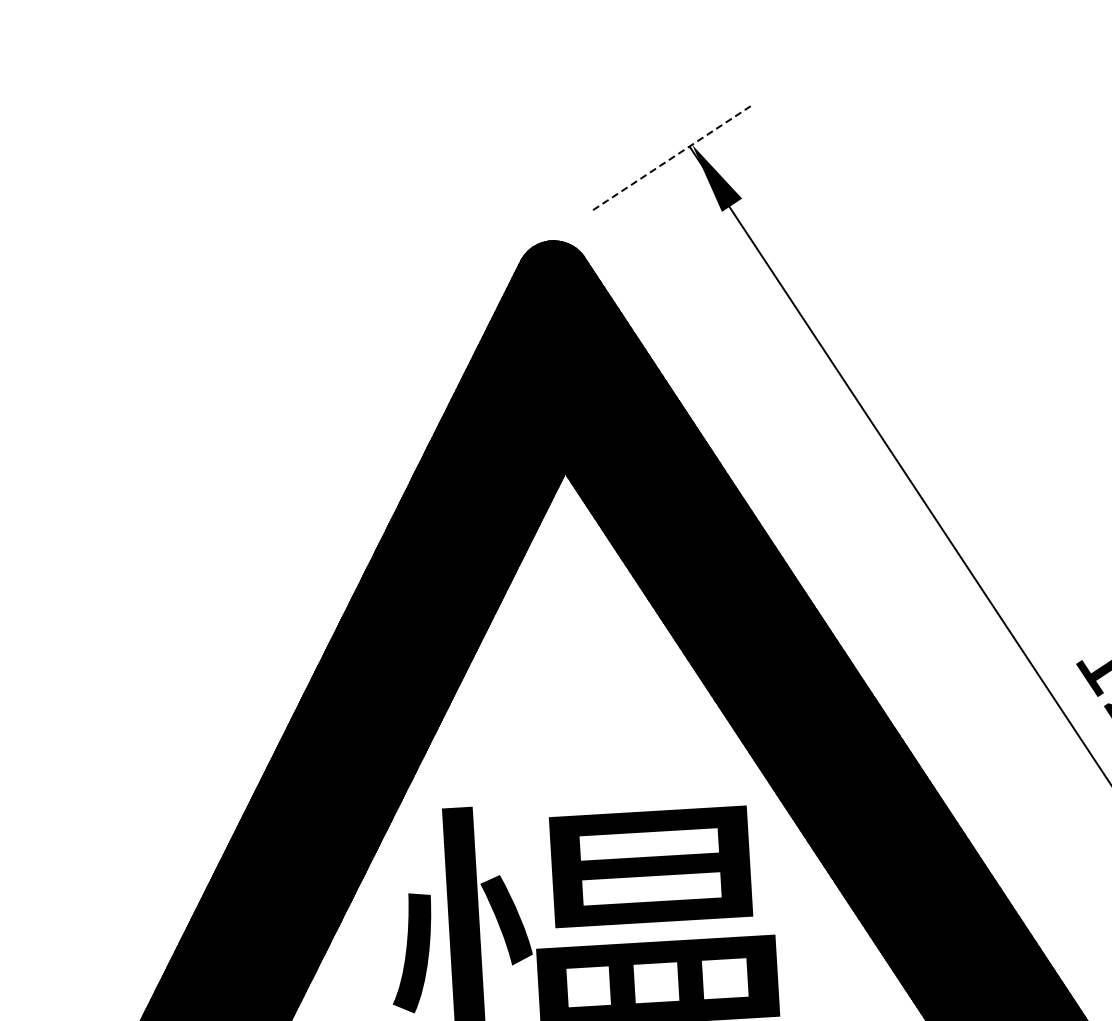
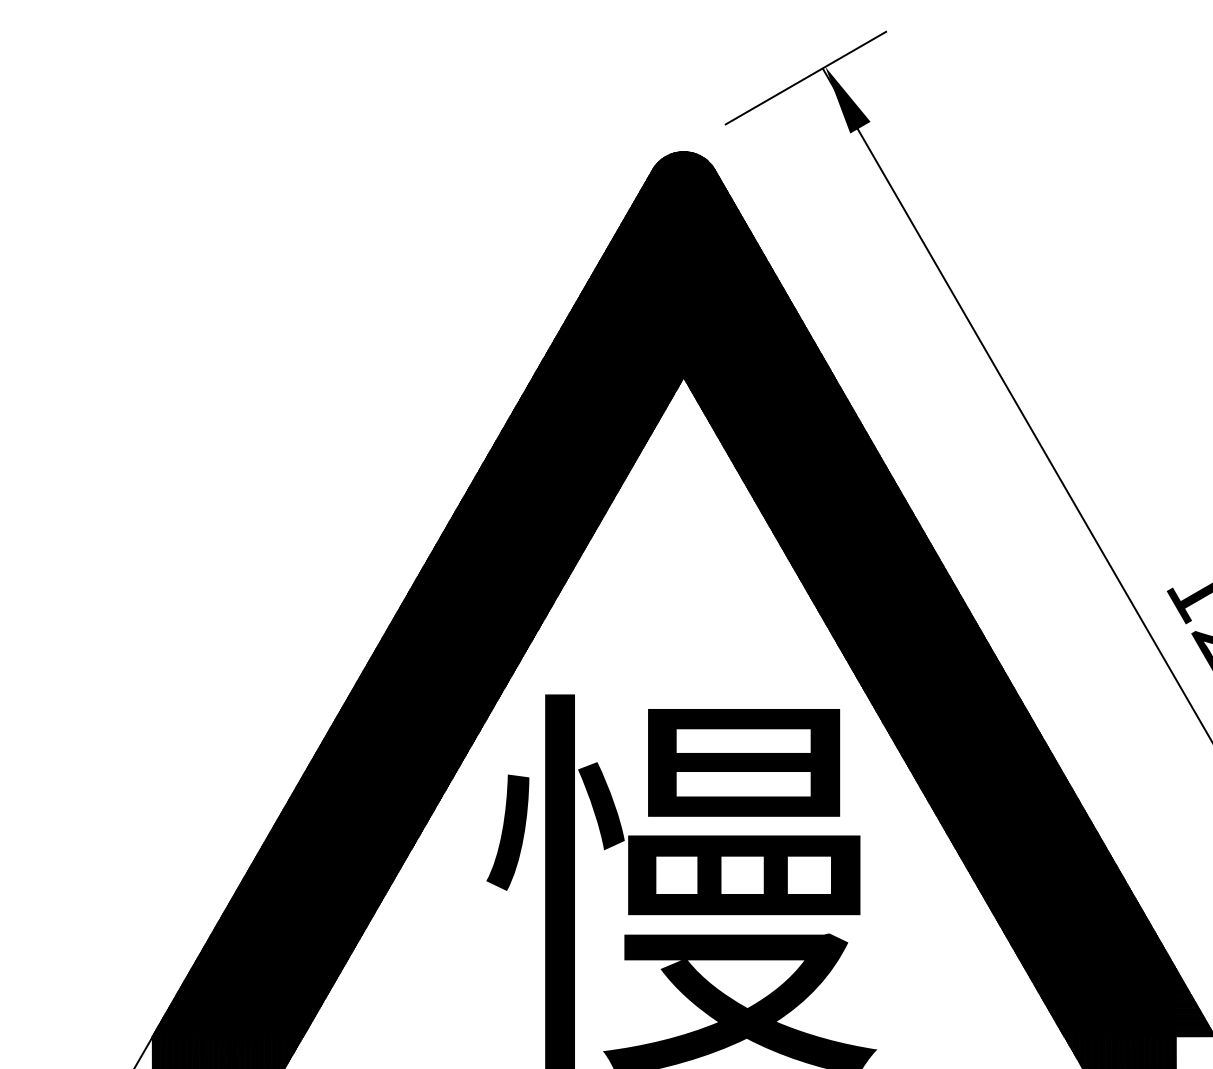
line: (672, 157) -> (805, 78), dashed -> solid

